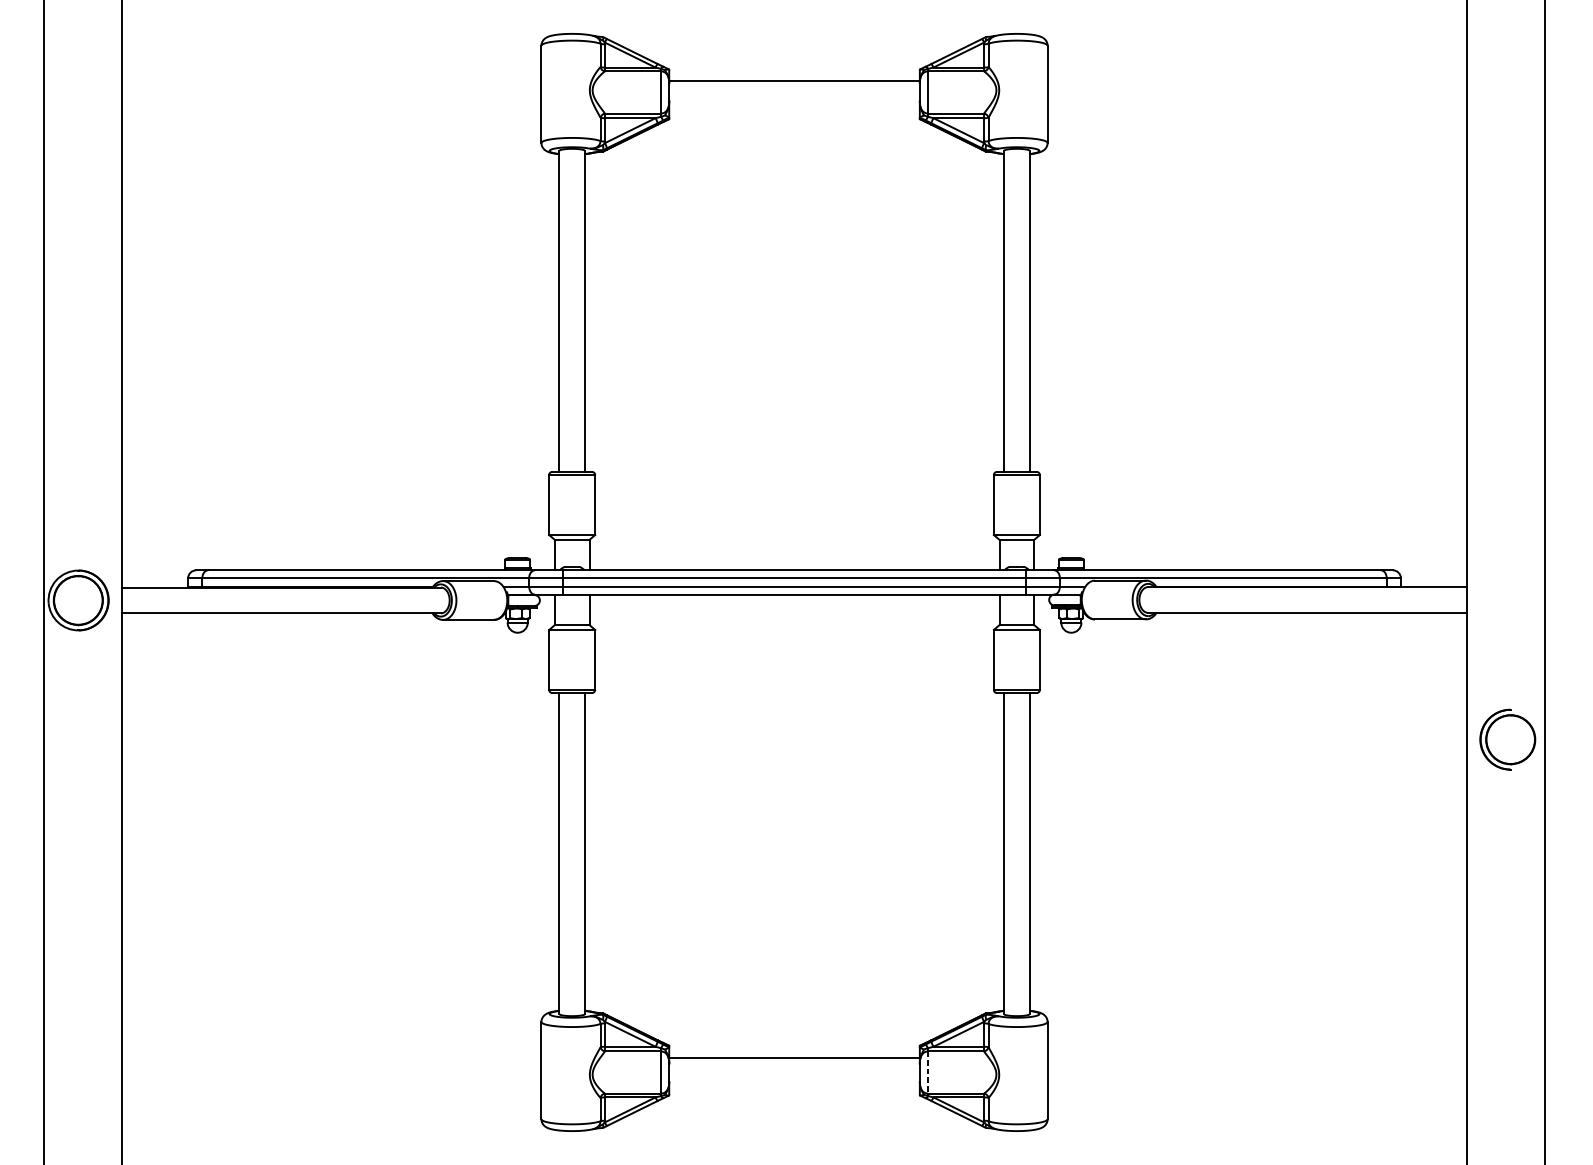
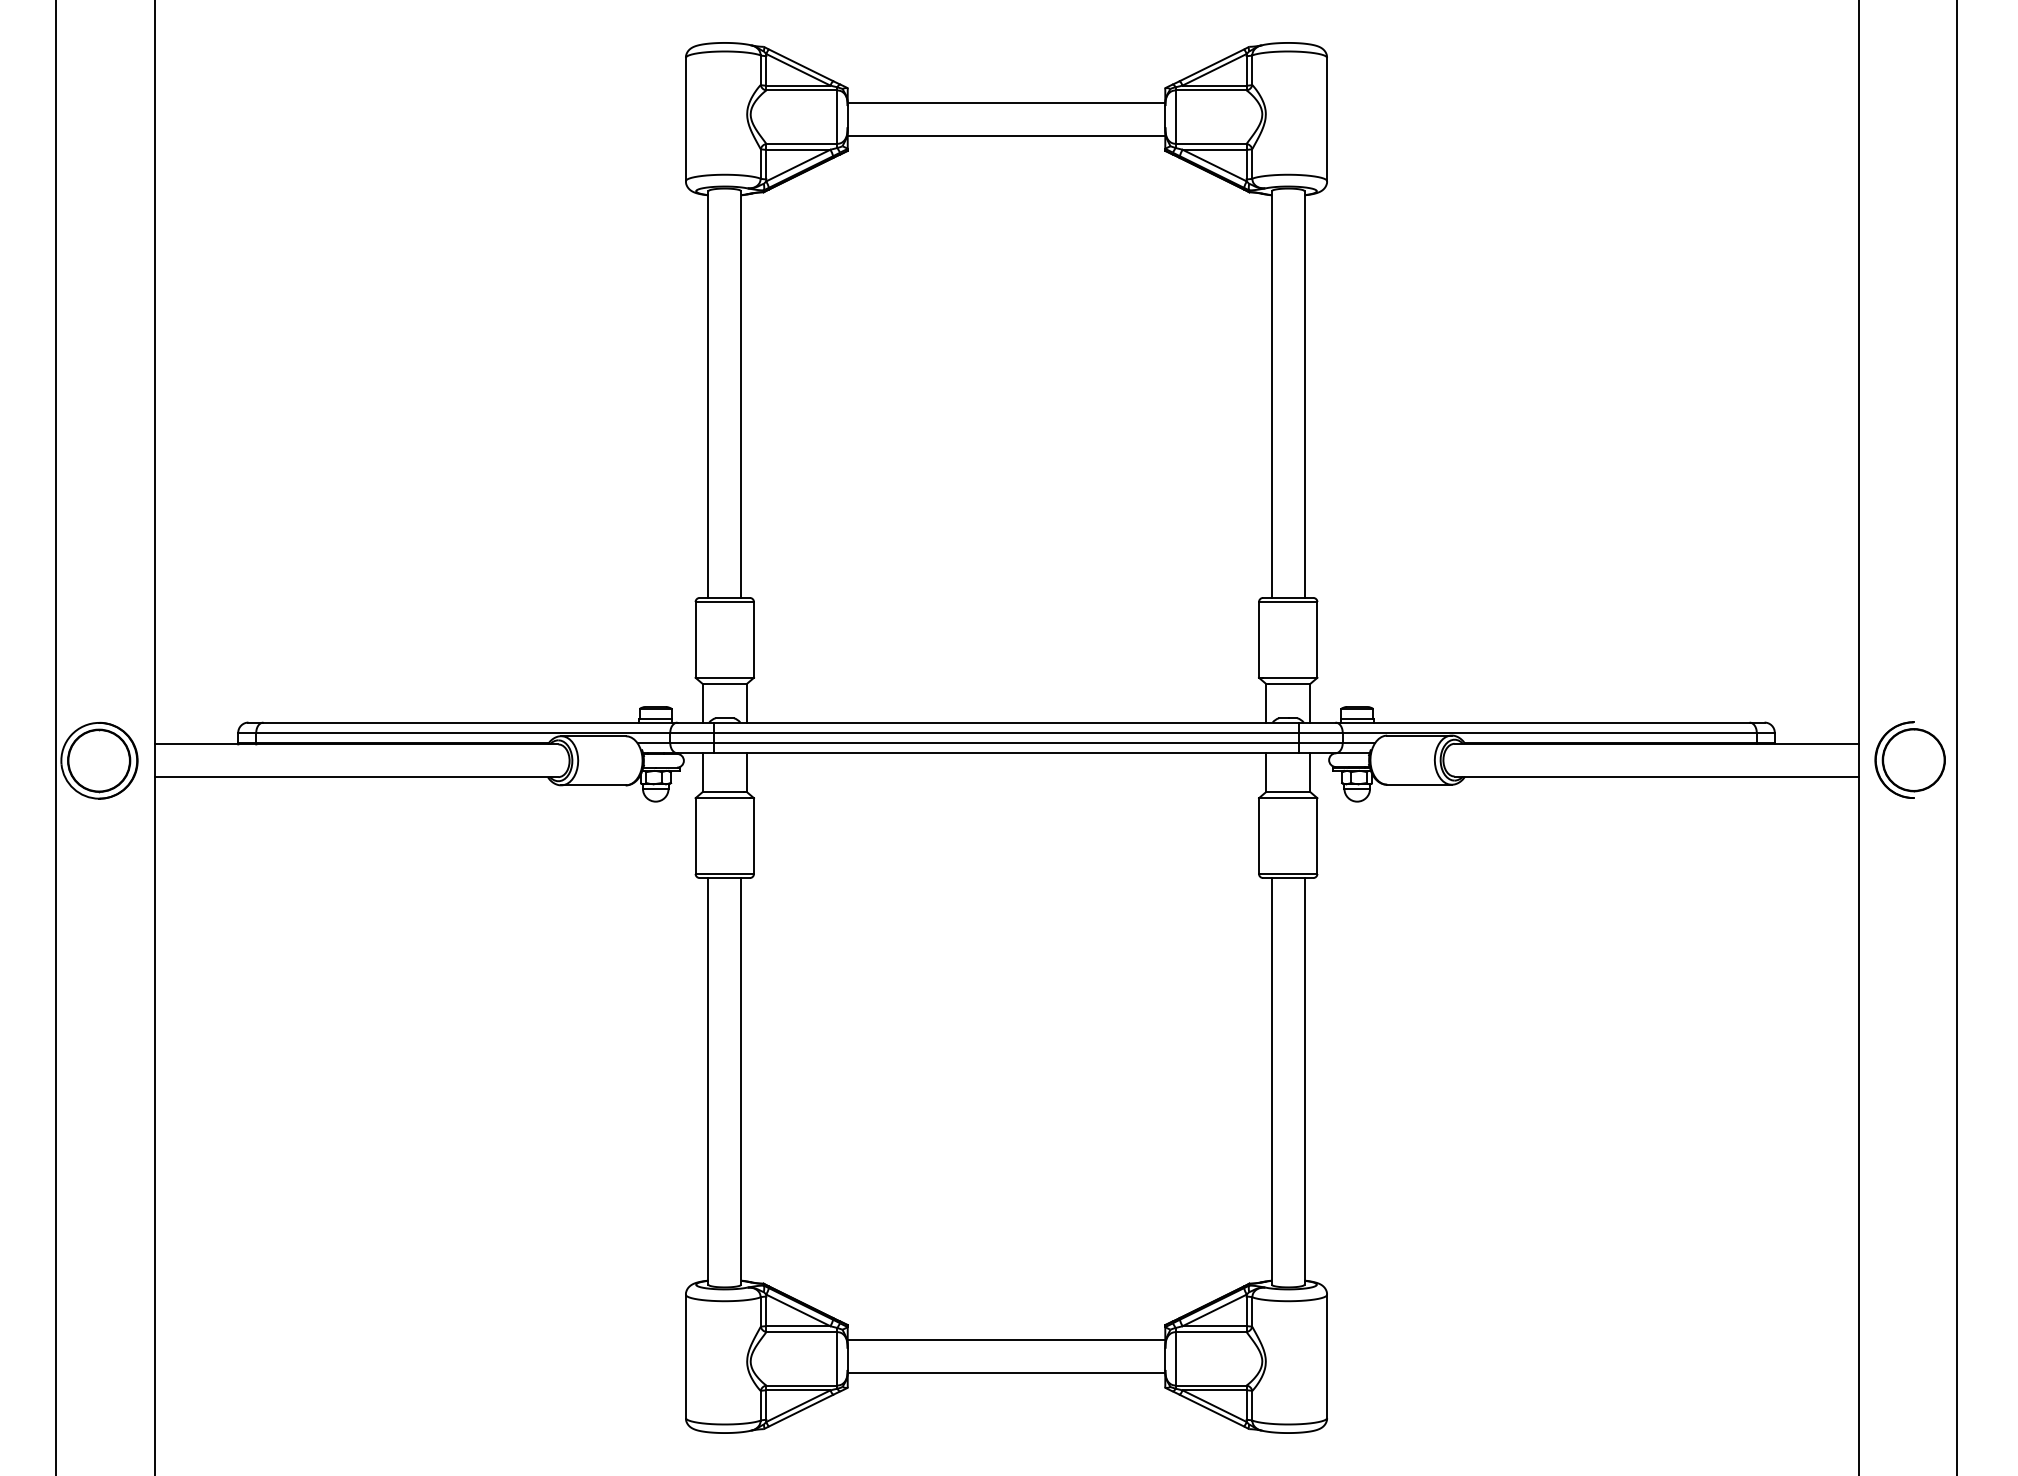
line: (794, 106) -> (1006, 135), added
part: (1507, 739) -> (1909, 759), moved
line: (927, 1072) -> (1175, 1358), dashed -> solid
line: (794, 1083) -> (1006, 1372), added

